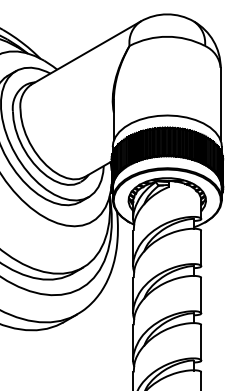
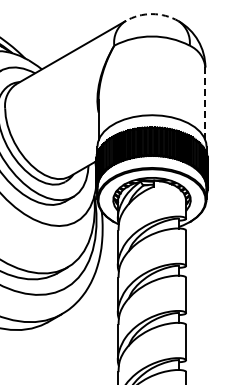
arc: (167, 14) -> (152, 14), solid -> dashed
line: (220, 103) -> (205, 103), solid -> dashed

